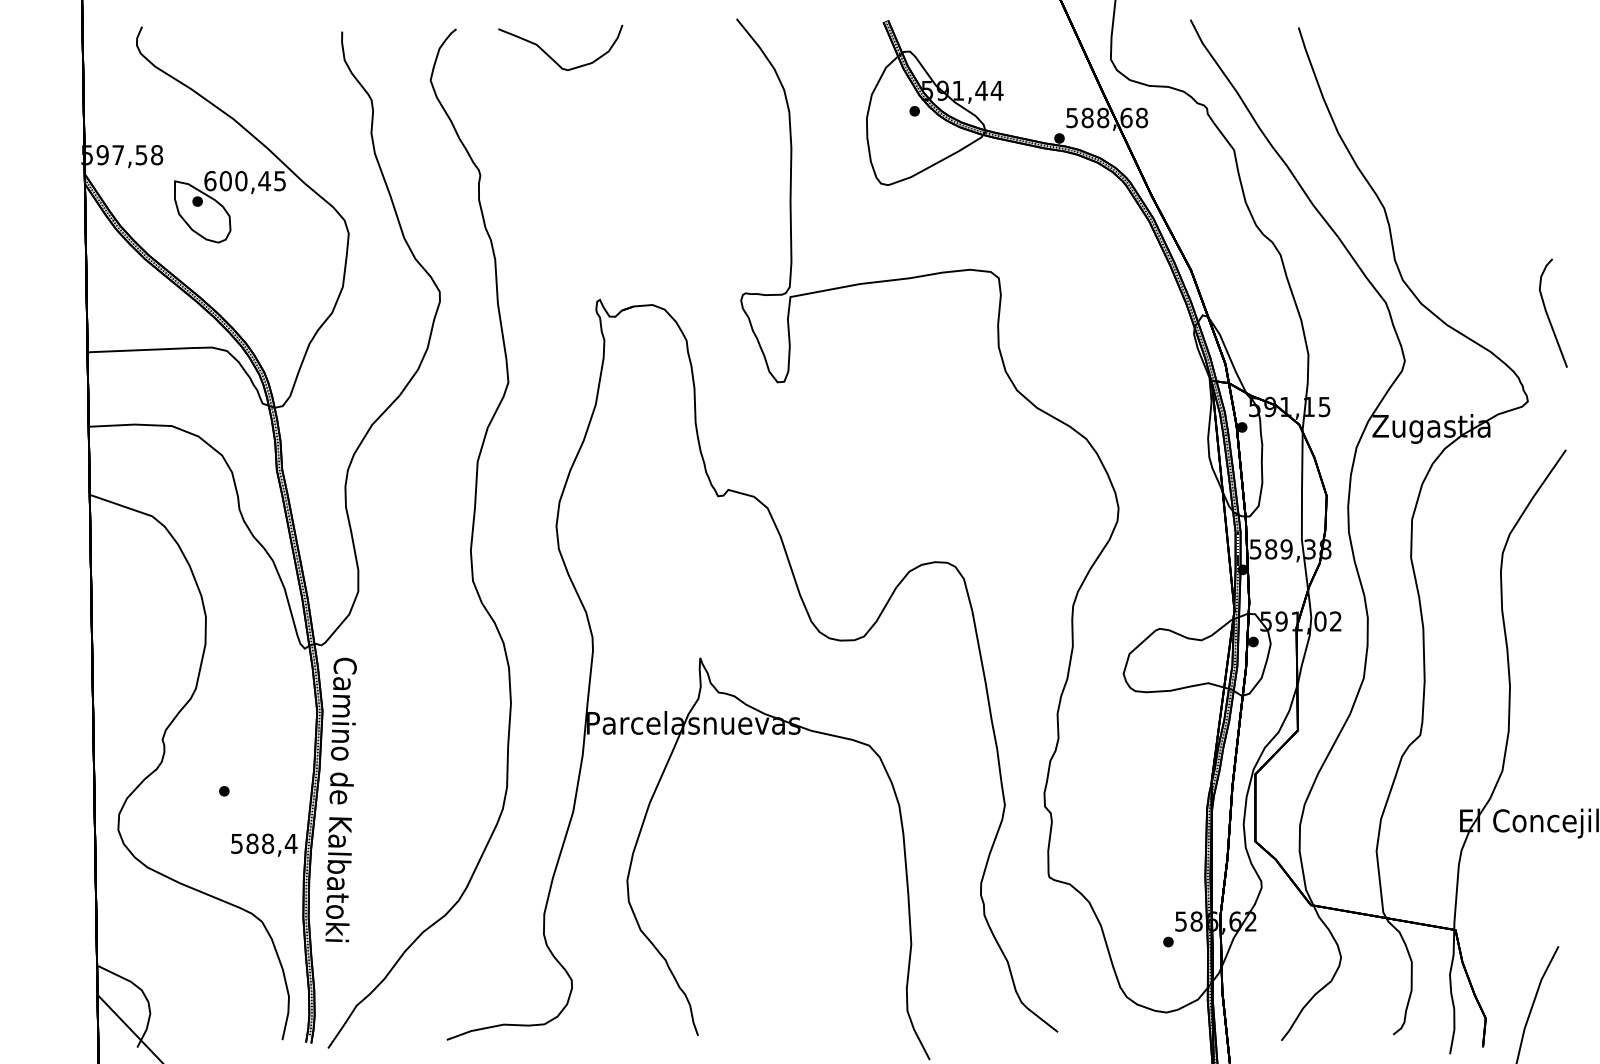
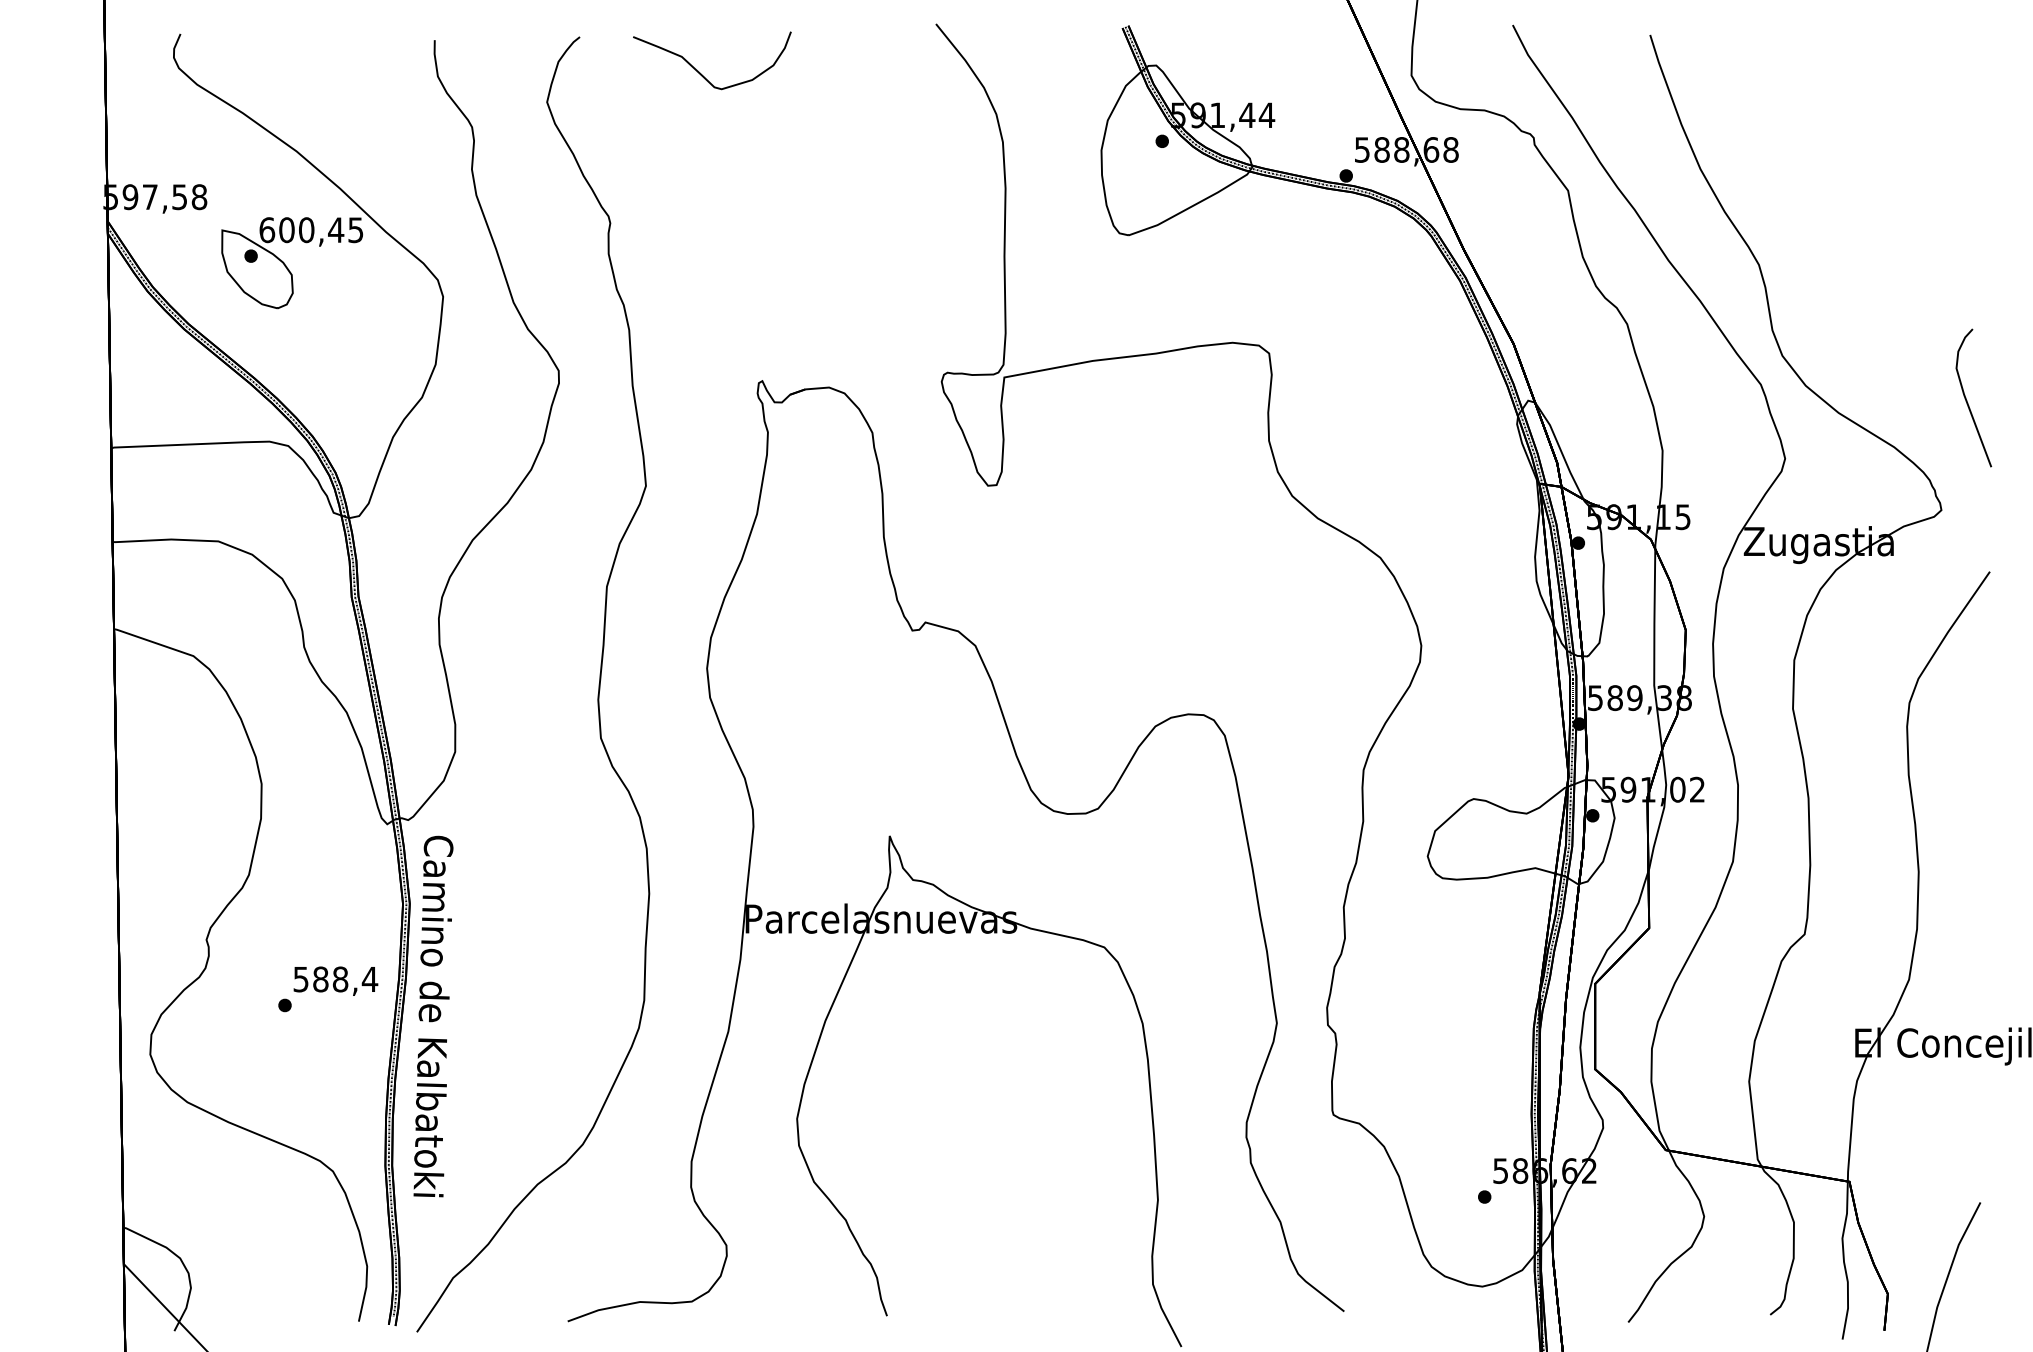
text: (264, 844) -> (336, 980), moved

